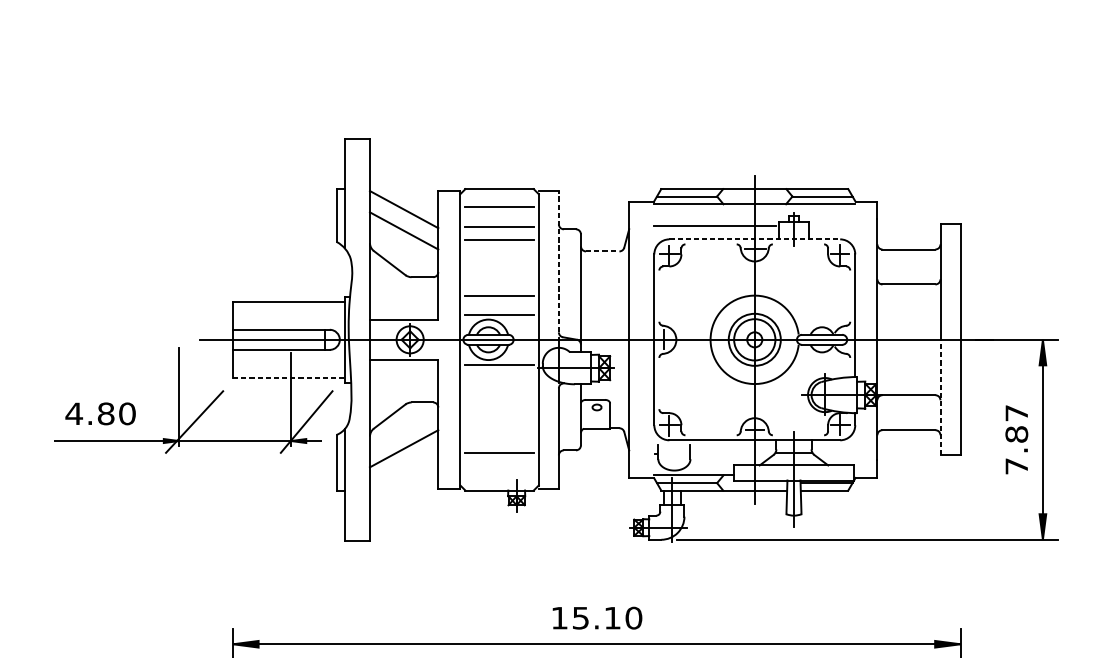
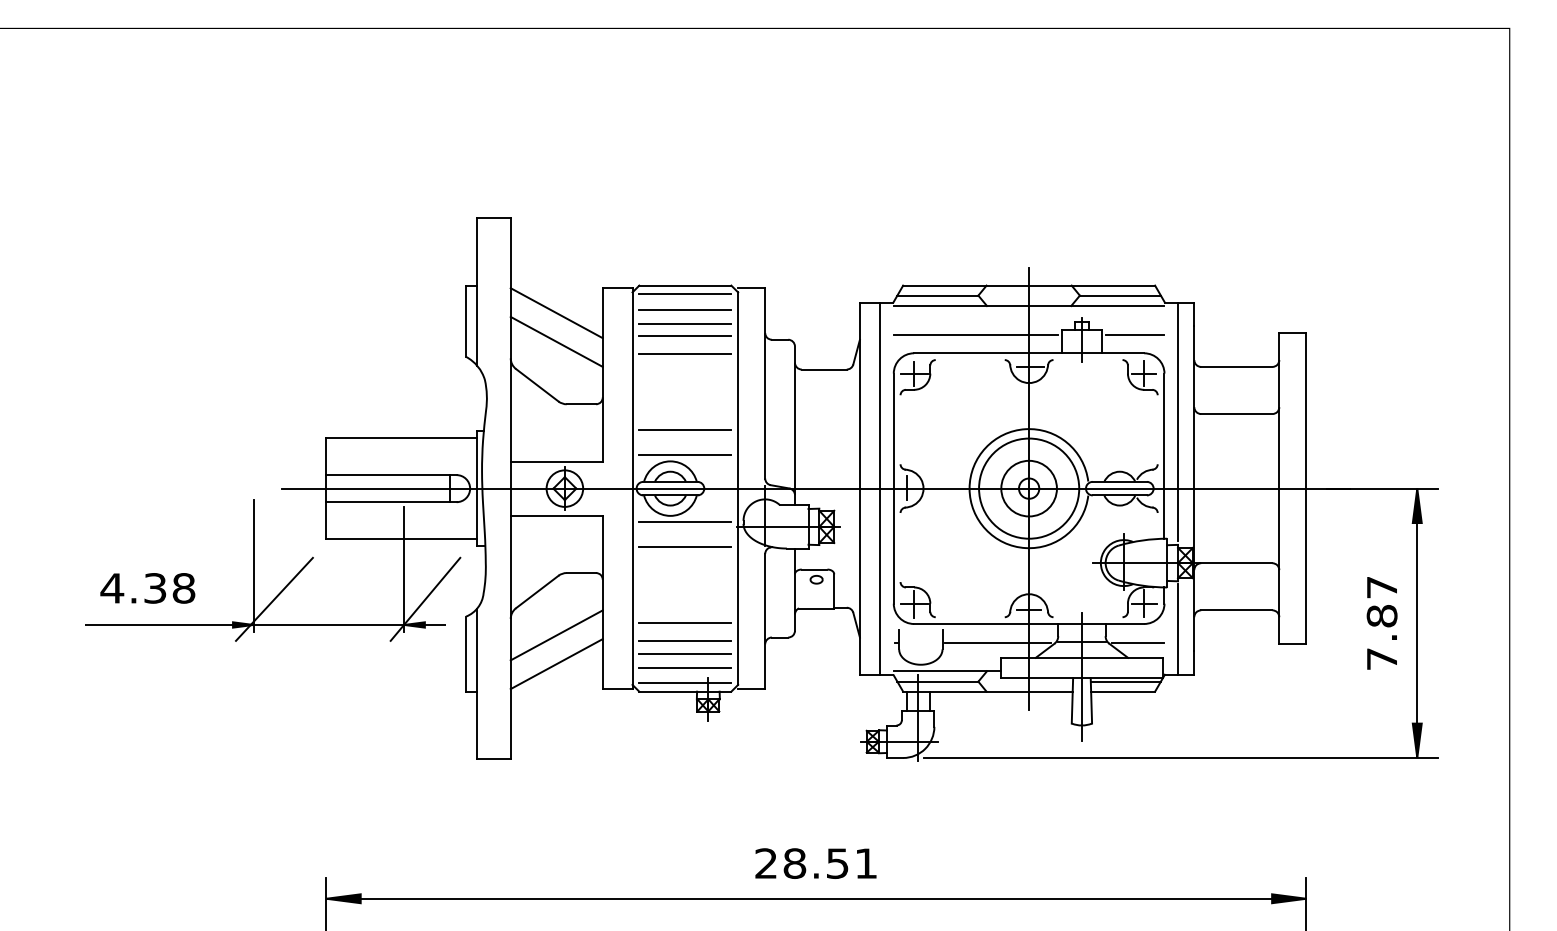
line: (499, 195) -> (685, 294), added
line: (499, 217) -> (685, 323), added
line: (832, 225) -> (1134, 334), added
line: (755, 239) -> (1029, 353), dashed -> solid
line: (602, 251) -> (824, 369), dashed -> solid
line: (559, 261) -> (765, 382), dashed -> solid
line: (865, 289) -> (1178, 421), added
line: (644, 339) -> (880, 488), added
circle: (755, 339) -> (1029, 488), size x1.43
line: (289, 377) -> (402, 539), dashed -> solid
line: (499, 383) -> (685, 547), added
line: (940, 397) -> (1279, 566), dashed -> solid
text: (116, 413) -> (169, 588), 4.80 -> 4.38
line: (499, 439) -> (685, 622), added
line: (865, 443) -> (1178, 628), added
line: (731, 454) -> (997, 642), added
line: (835, 454) -> (1137, 642), added
line: (499, 462) -> (685, 653), added
line: (403, 470) -> (556, 664), added
line: (499, 472) -> (685, 667), added
line: (499, 484) -> (685, 683), added
text: (596, 618) -> (816, 863), 15.10 -> 28.51

